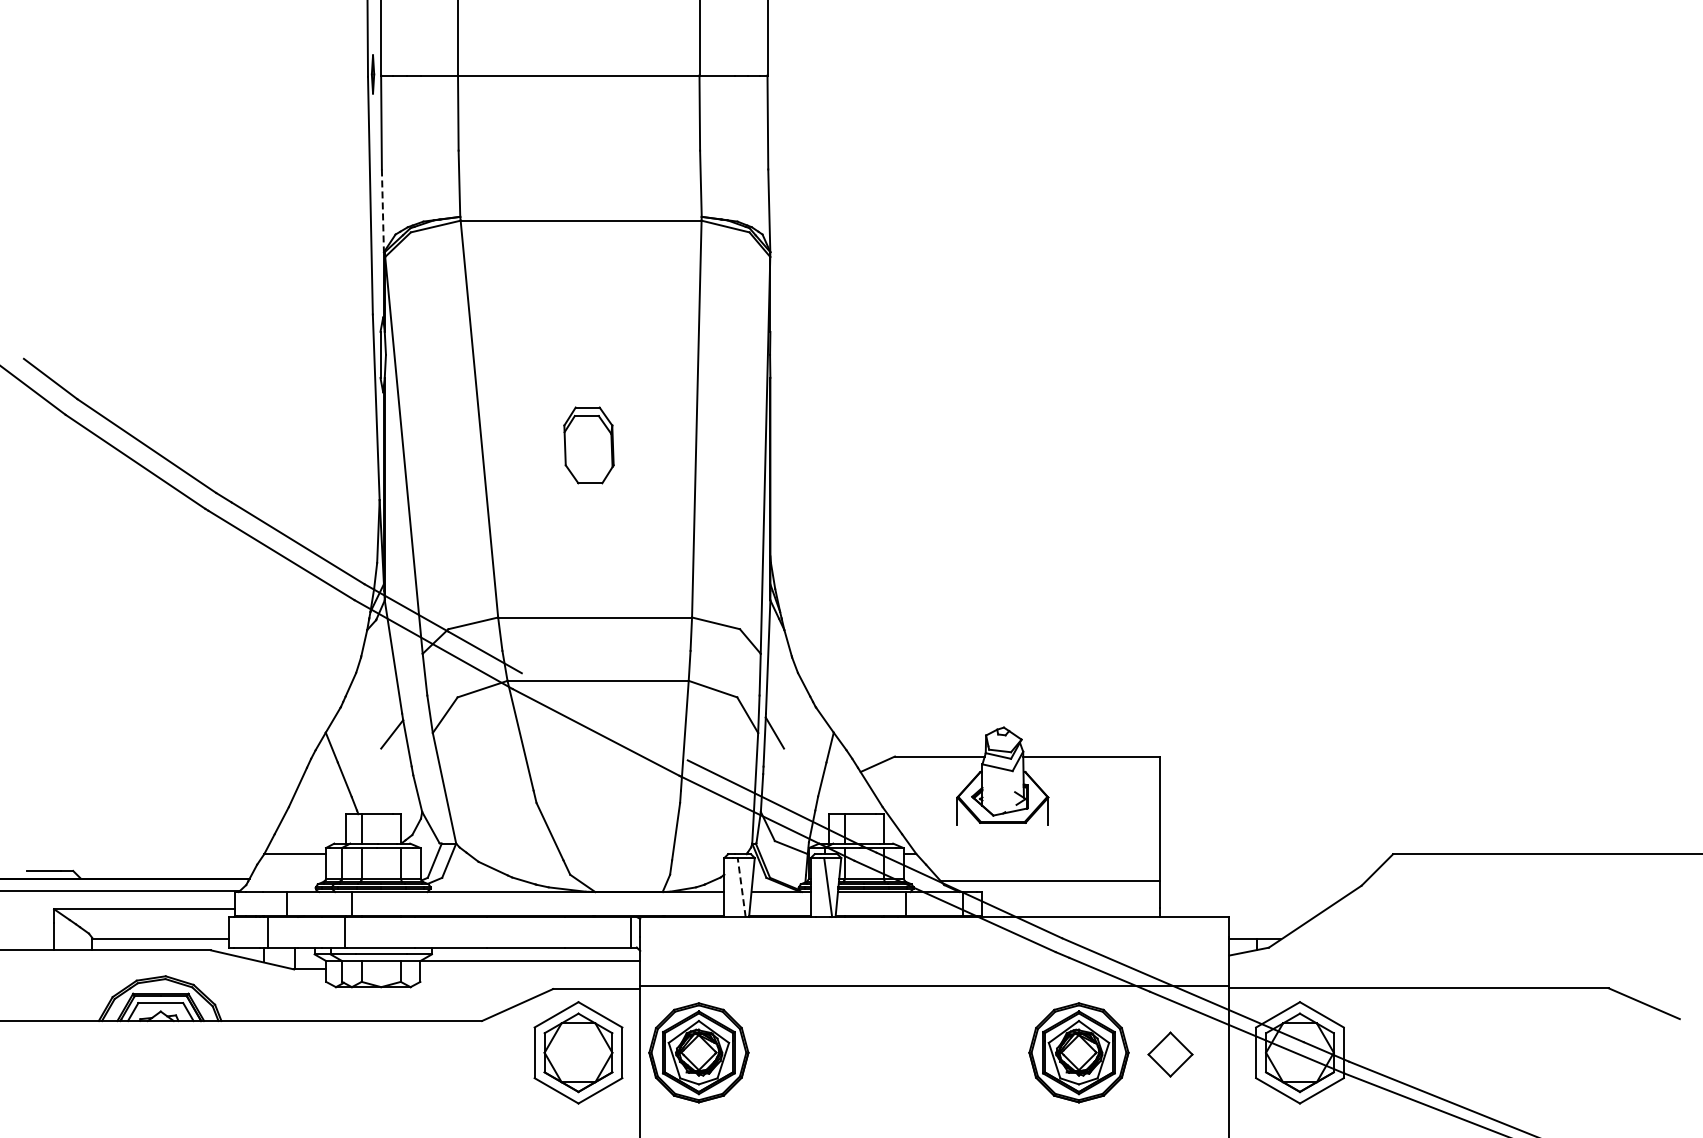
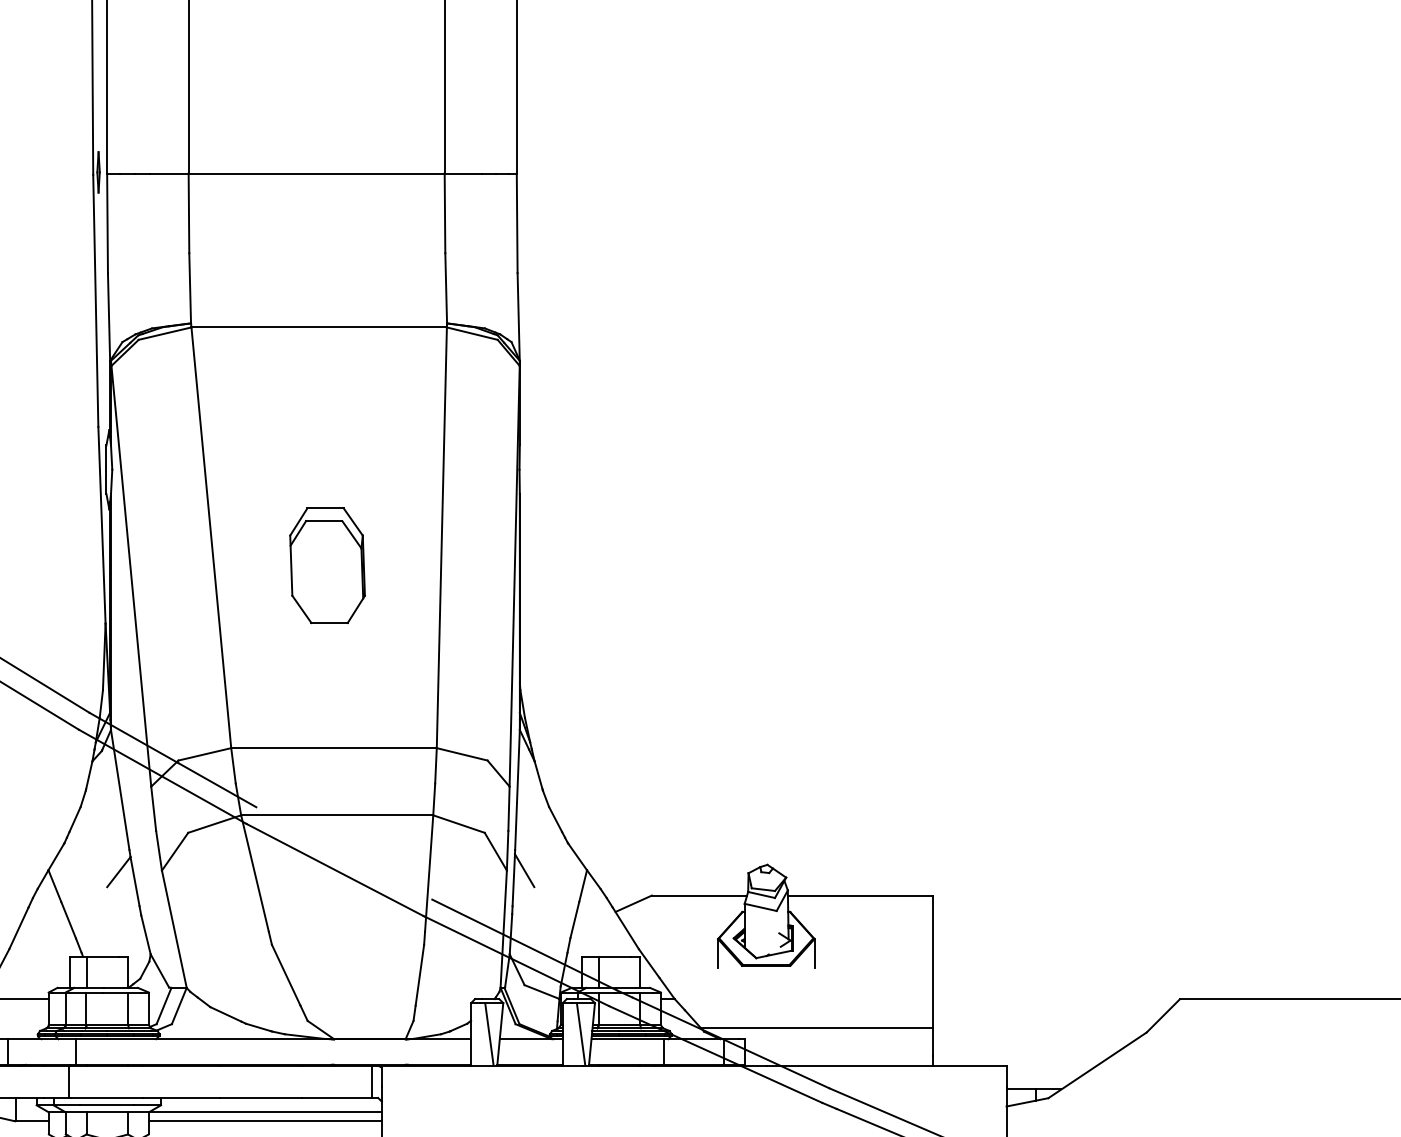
line: (382, 211) -> (108, 317), dashed -> solid
part: (588, 445) -> (327, 565), size x1.43
line: (741, 887) -> (489, 1034), dashed -> solid
line: (530, 969) -> (265, 1121), added

